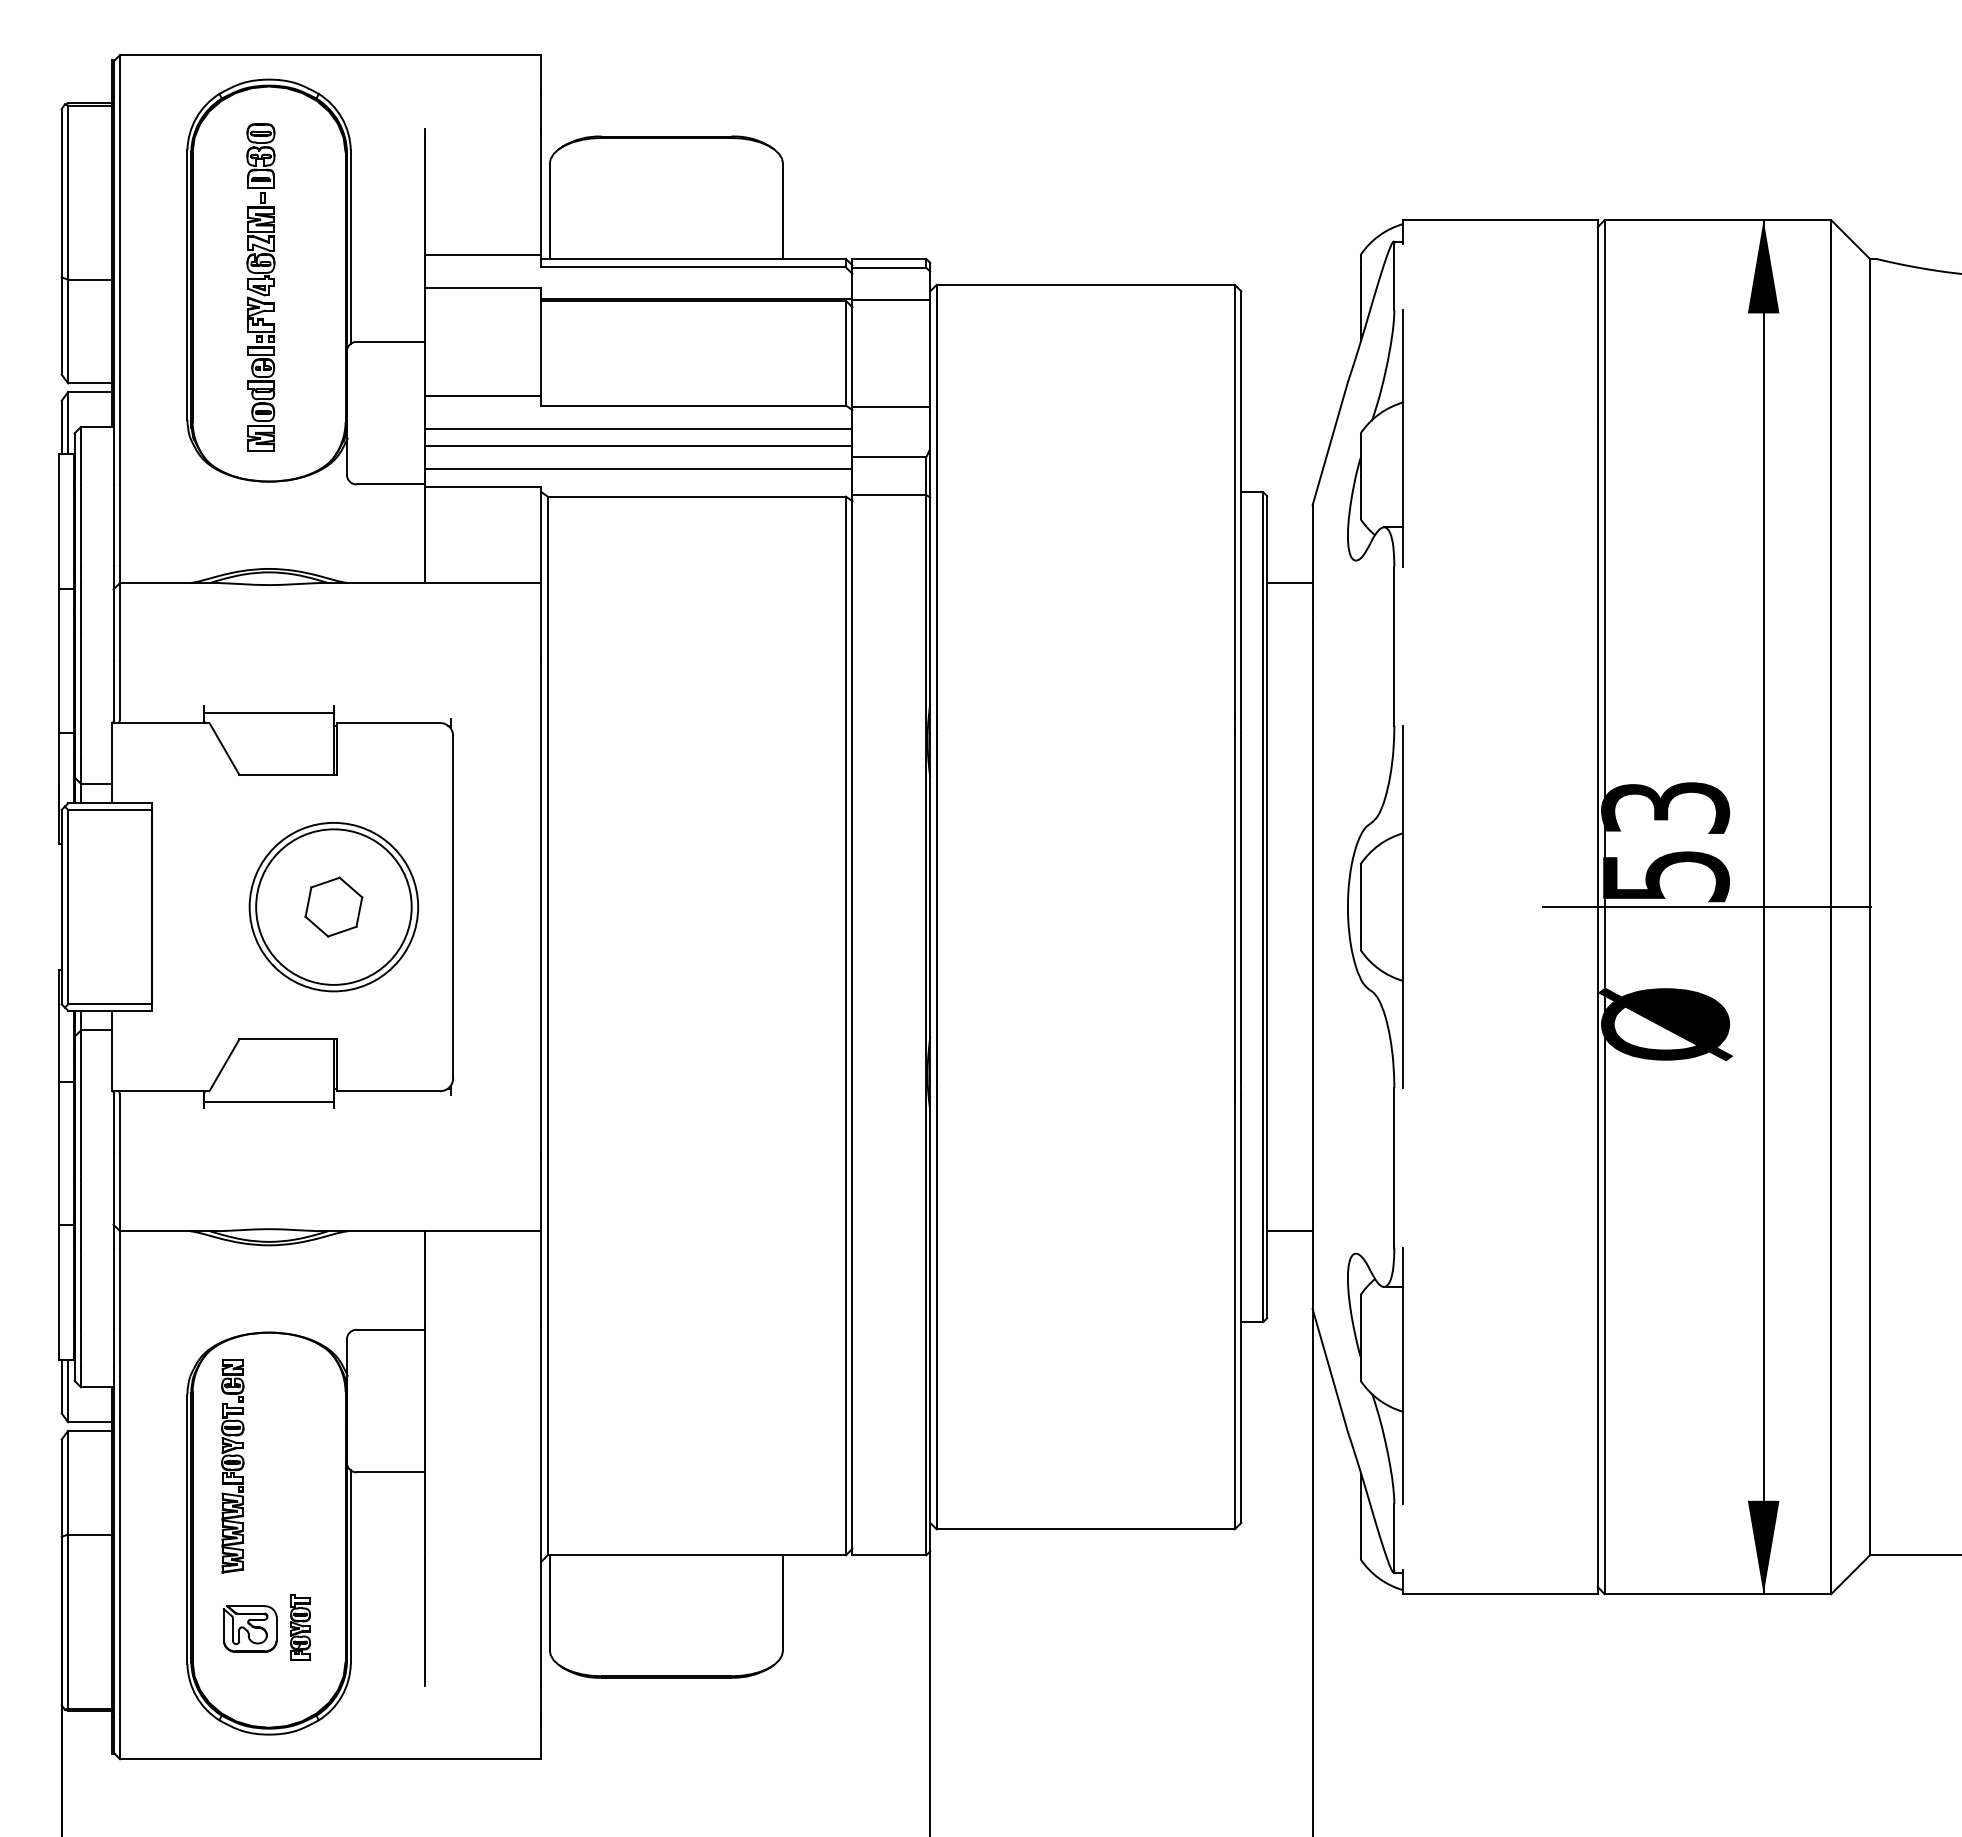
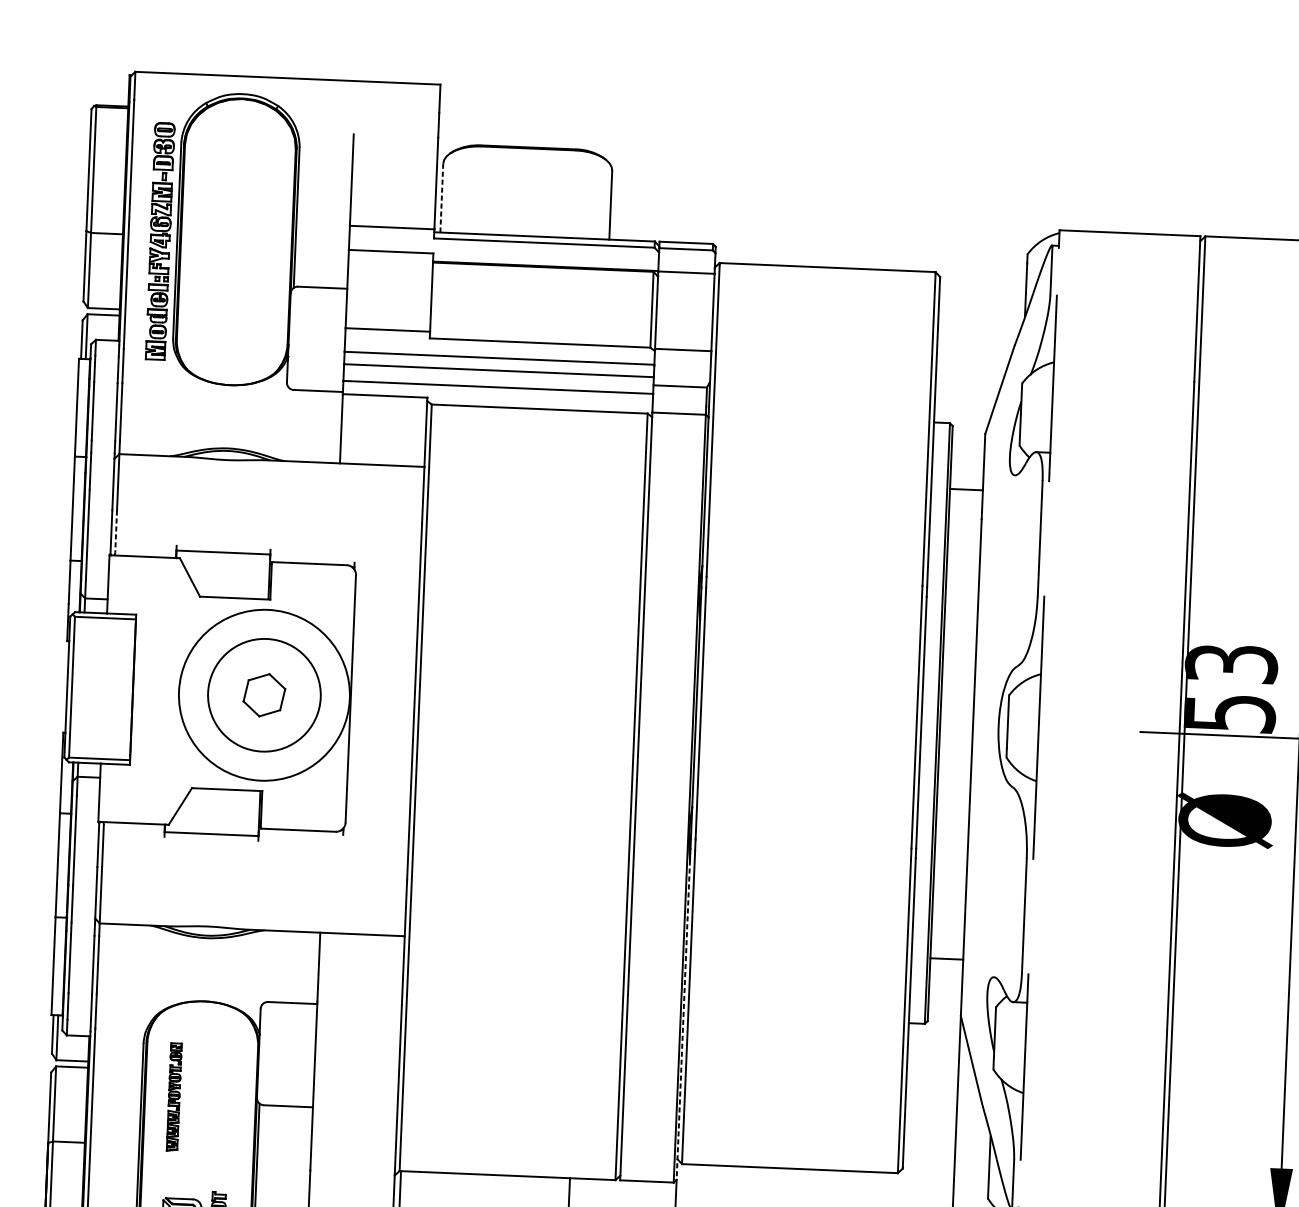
line: (549, 211) -> (441, 198), solid -> dashed
part: (260, 287) -> (159, 241), moved
line: (120, 690) -> (116, 531), solid -> dashed
circle: (333, 906) -> (264, 694), size x1.4
line: (930, 1330) -> (683, 1019), solid -> dashed
part: (232, 1466) -> (174, 1097), size x0.7

